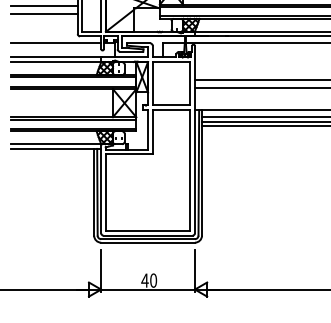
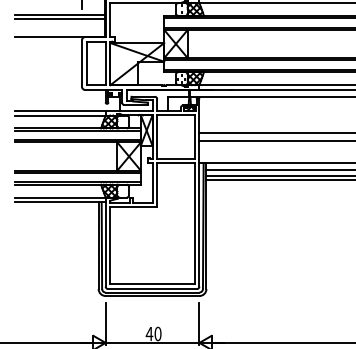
line: (44, 6) -> (48, 59), removed
line: (44, 14) -> (48, 67), removed
line: (56, 43) -> (60, 96), removed

